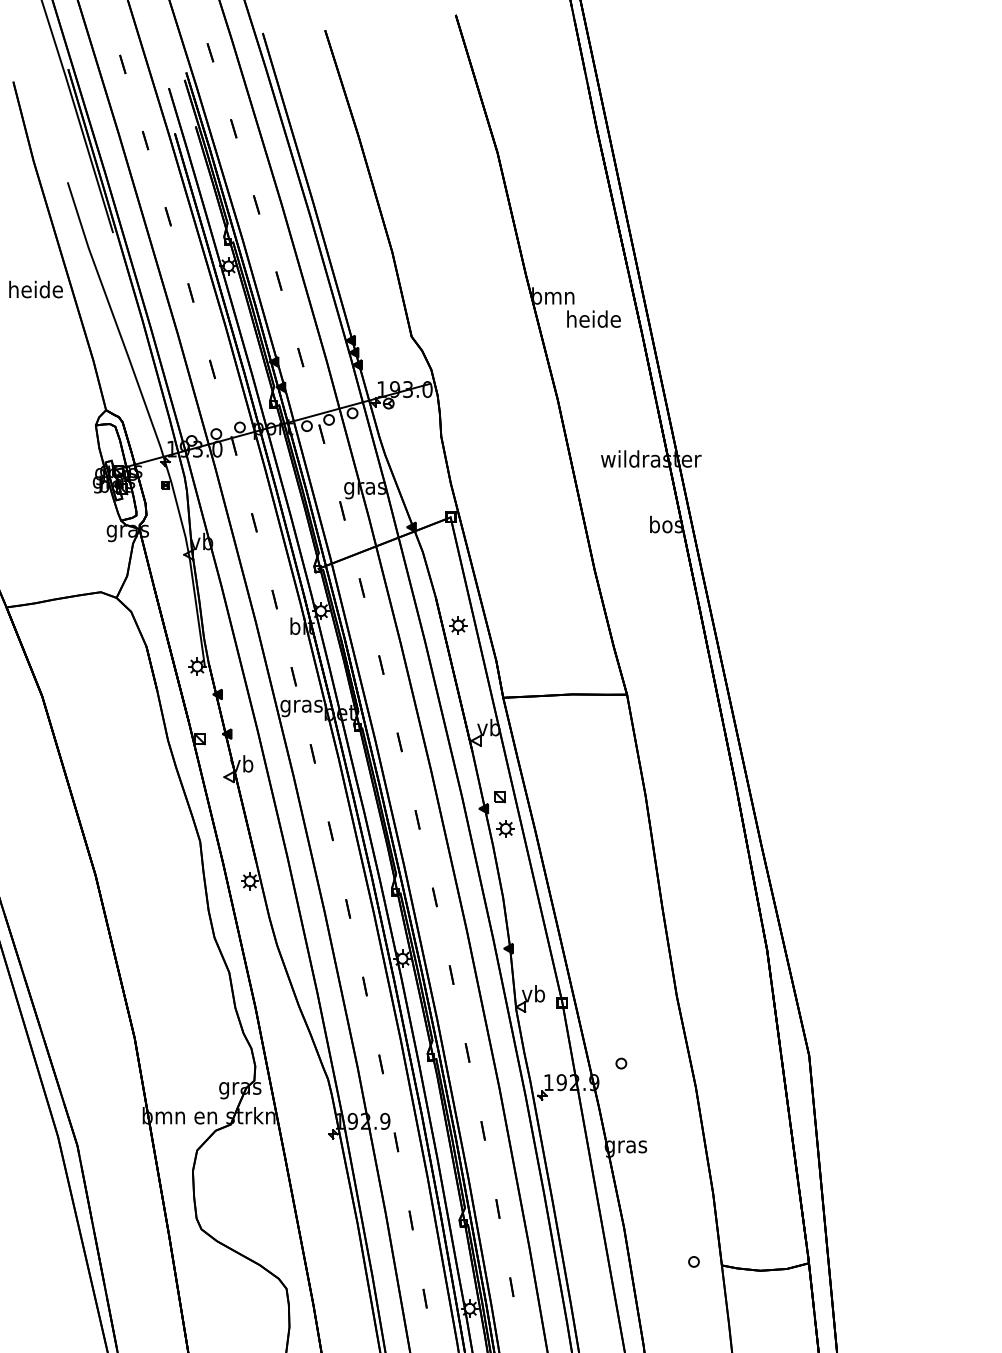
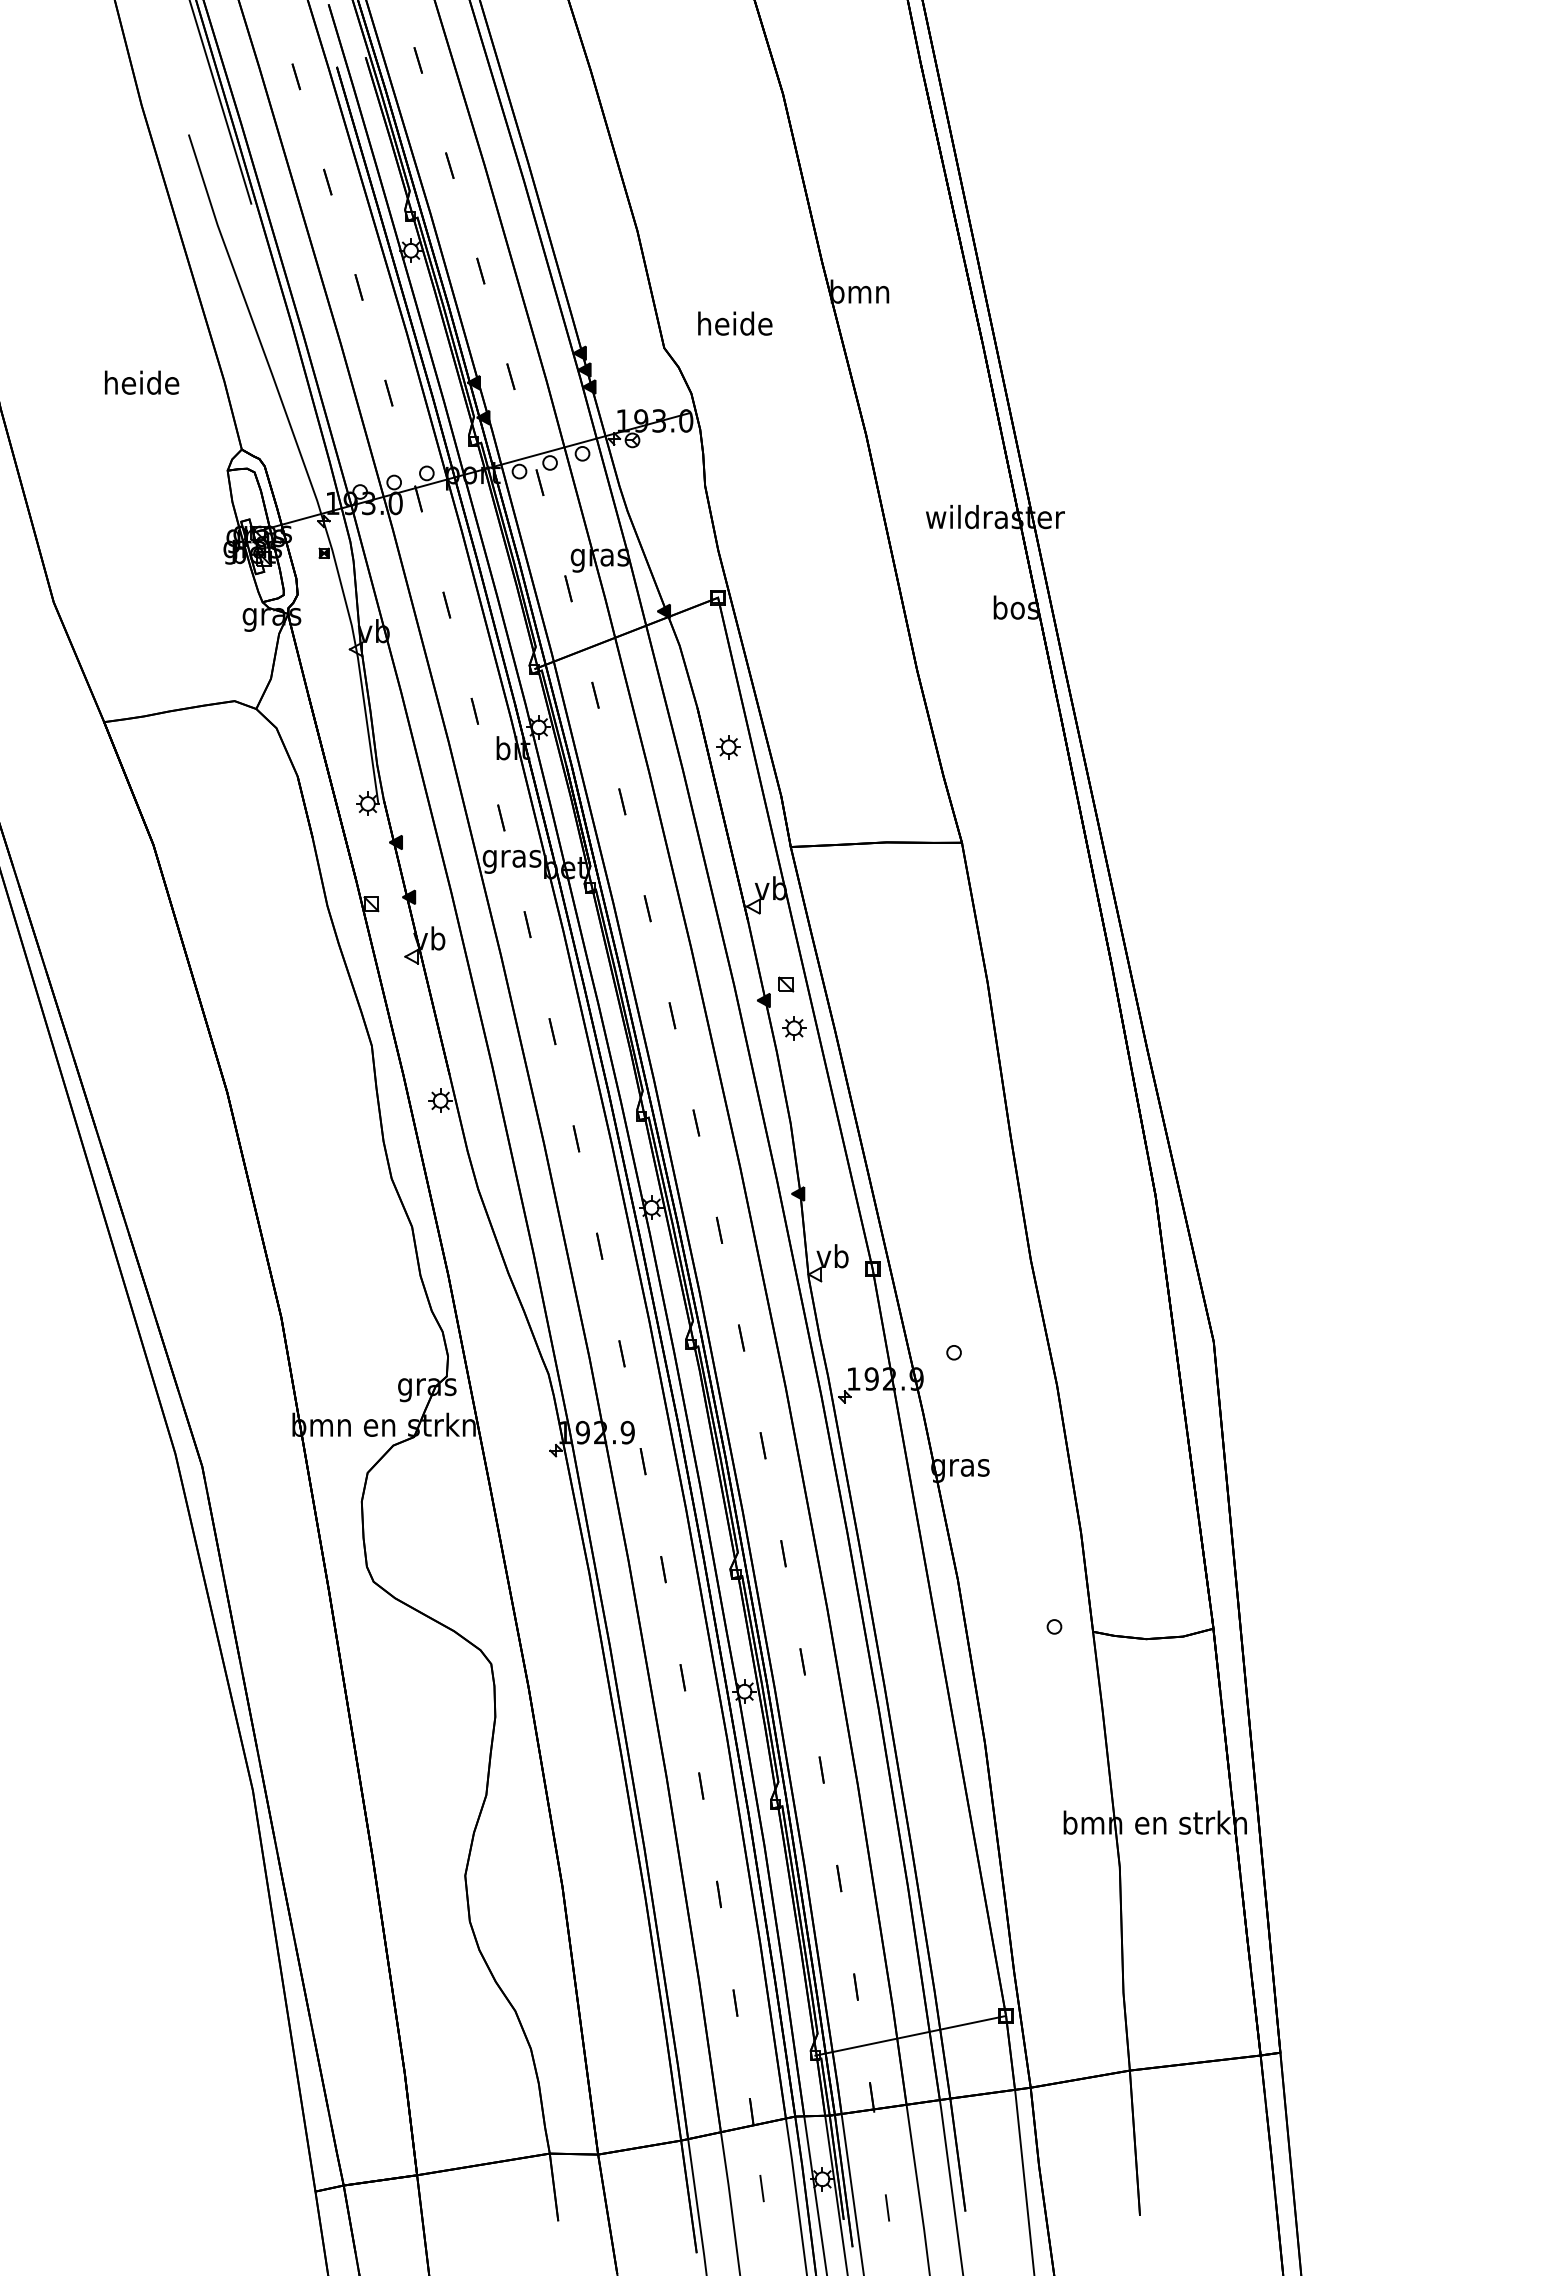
text: (36, 289) -> (142, 382), moved
text: (594, 319) -> (735, 323), moved

